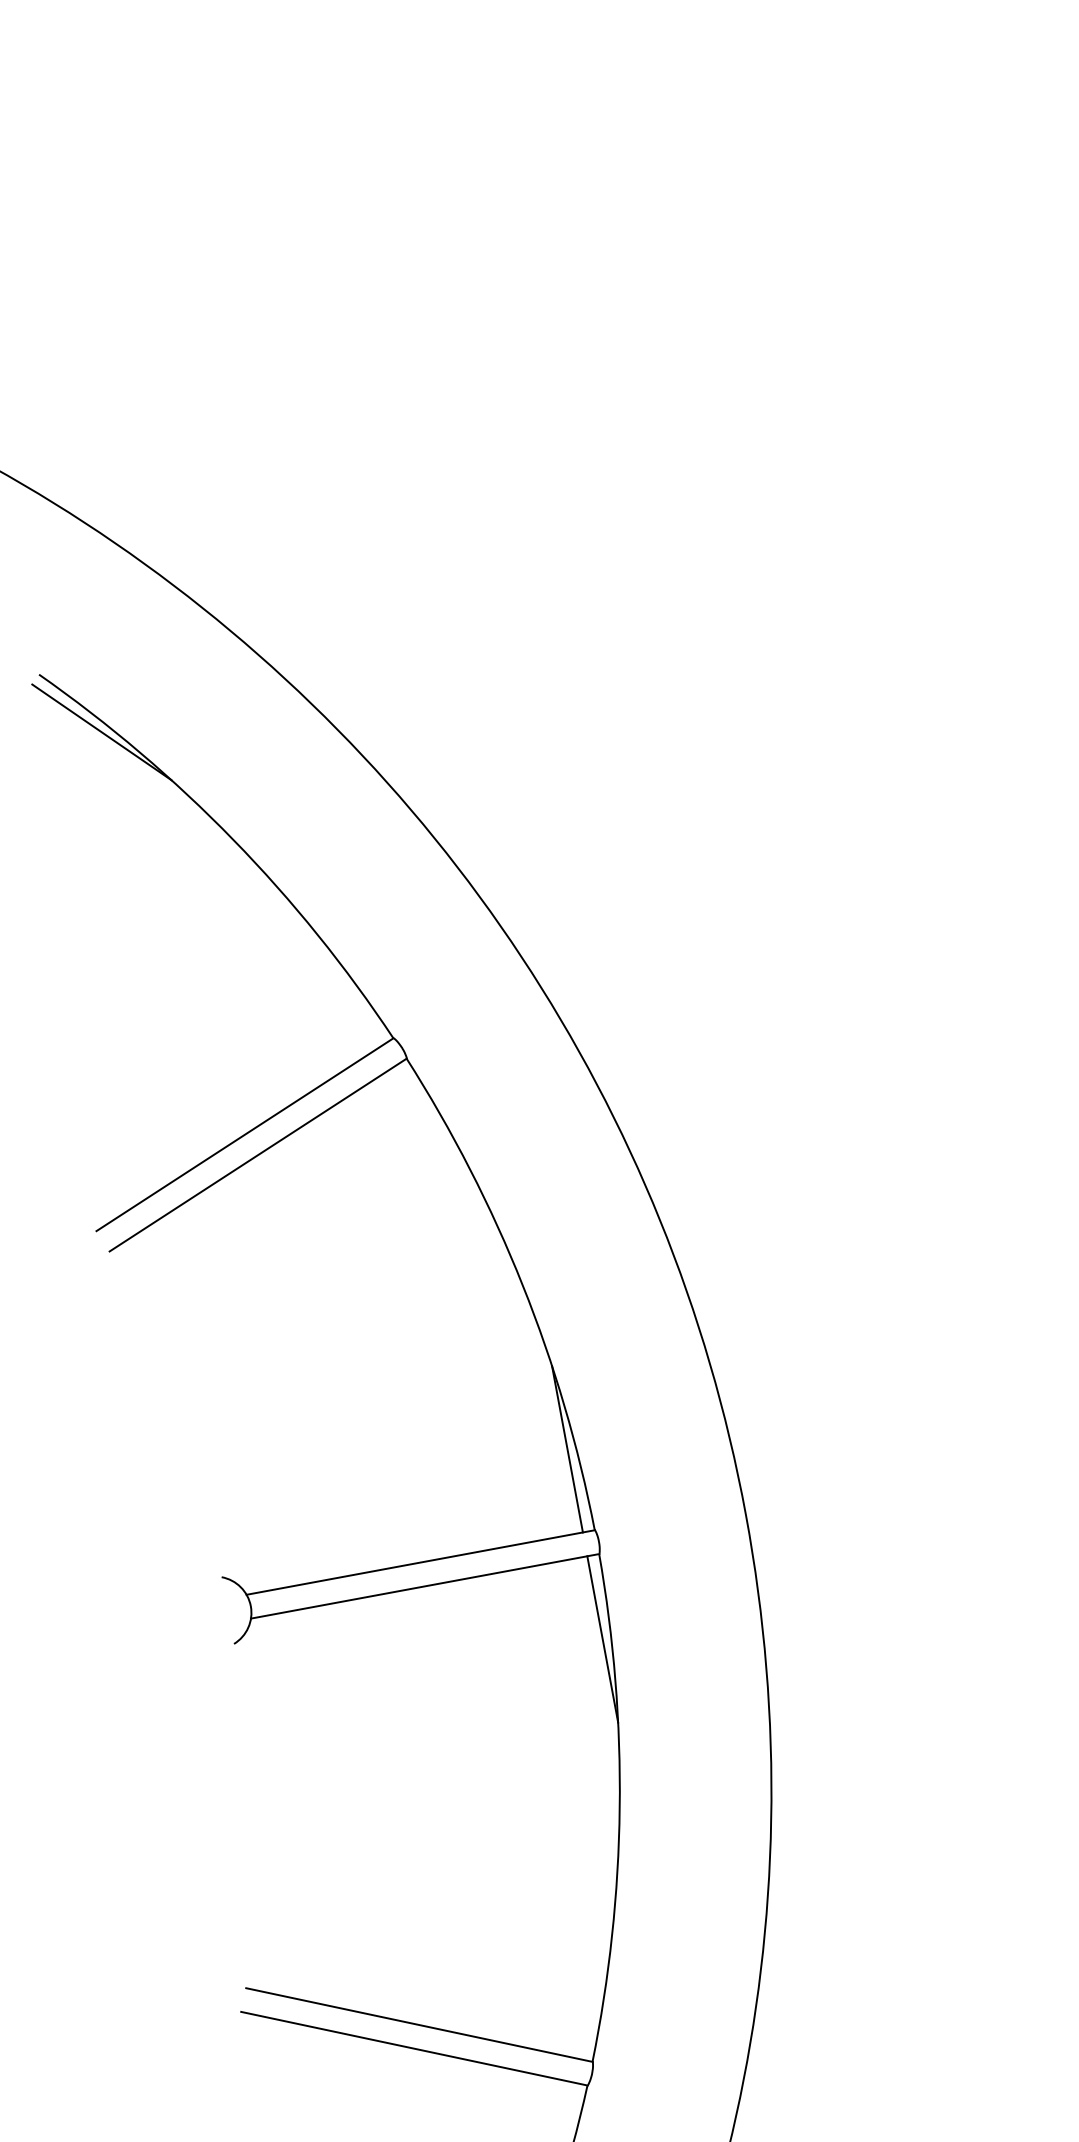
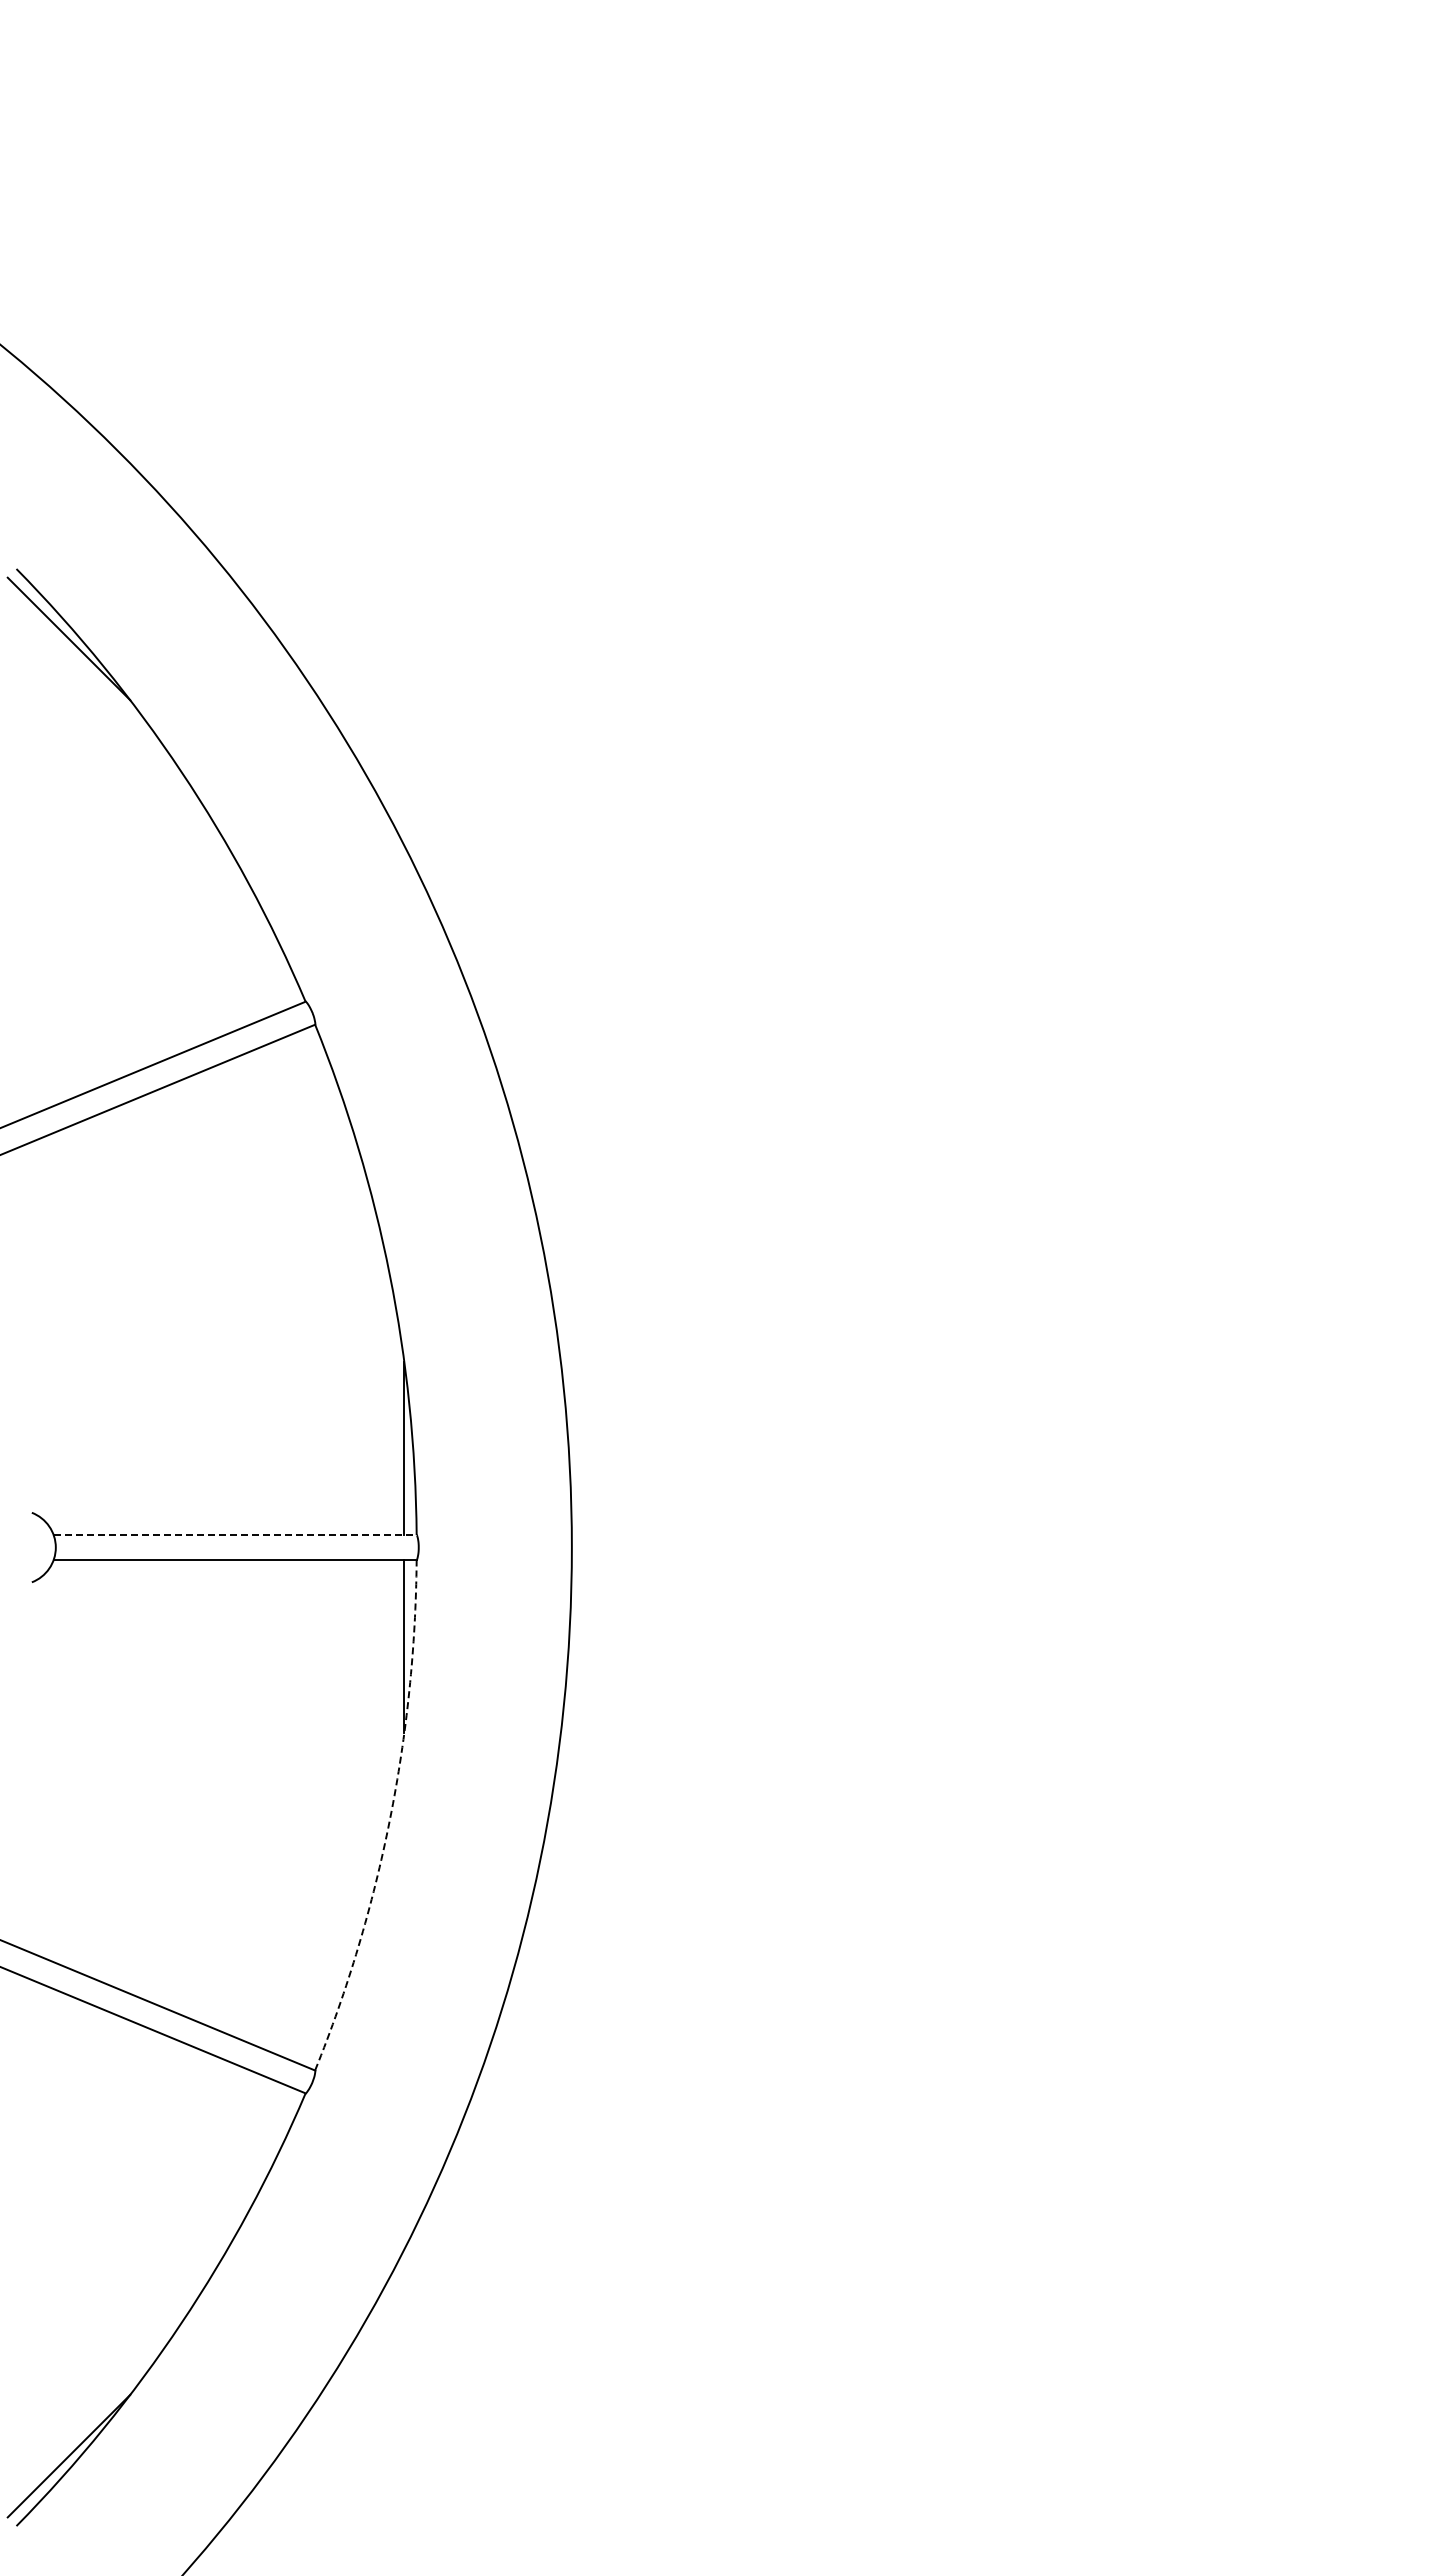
line: (421, 1562) -> (235, 1535), solid -> dashed
arc: (619, 1807) -> (389, 1819), solid -> dashed

